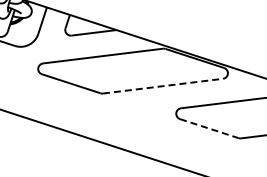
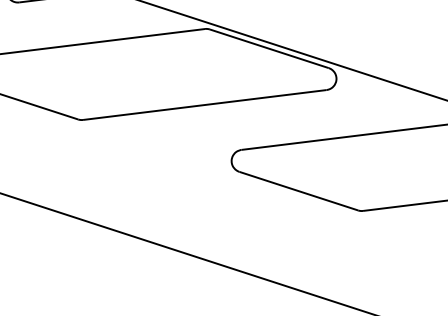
line: (163, 86) -> (205, 105), dashed -> solid
line: (209, 128) -> (299, 190), dashed -> solid

